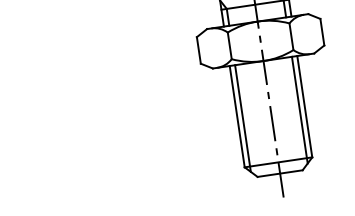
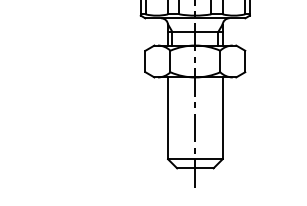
line: (300, 110) -> (218, 120), removed
line: (243, 118) -> (172, 120), removed

